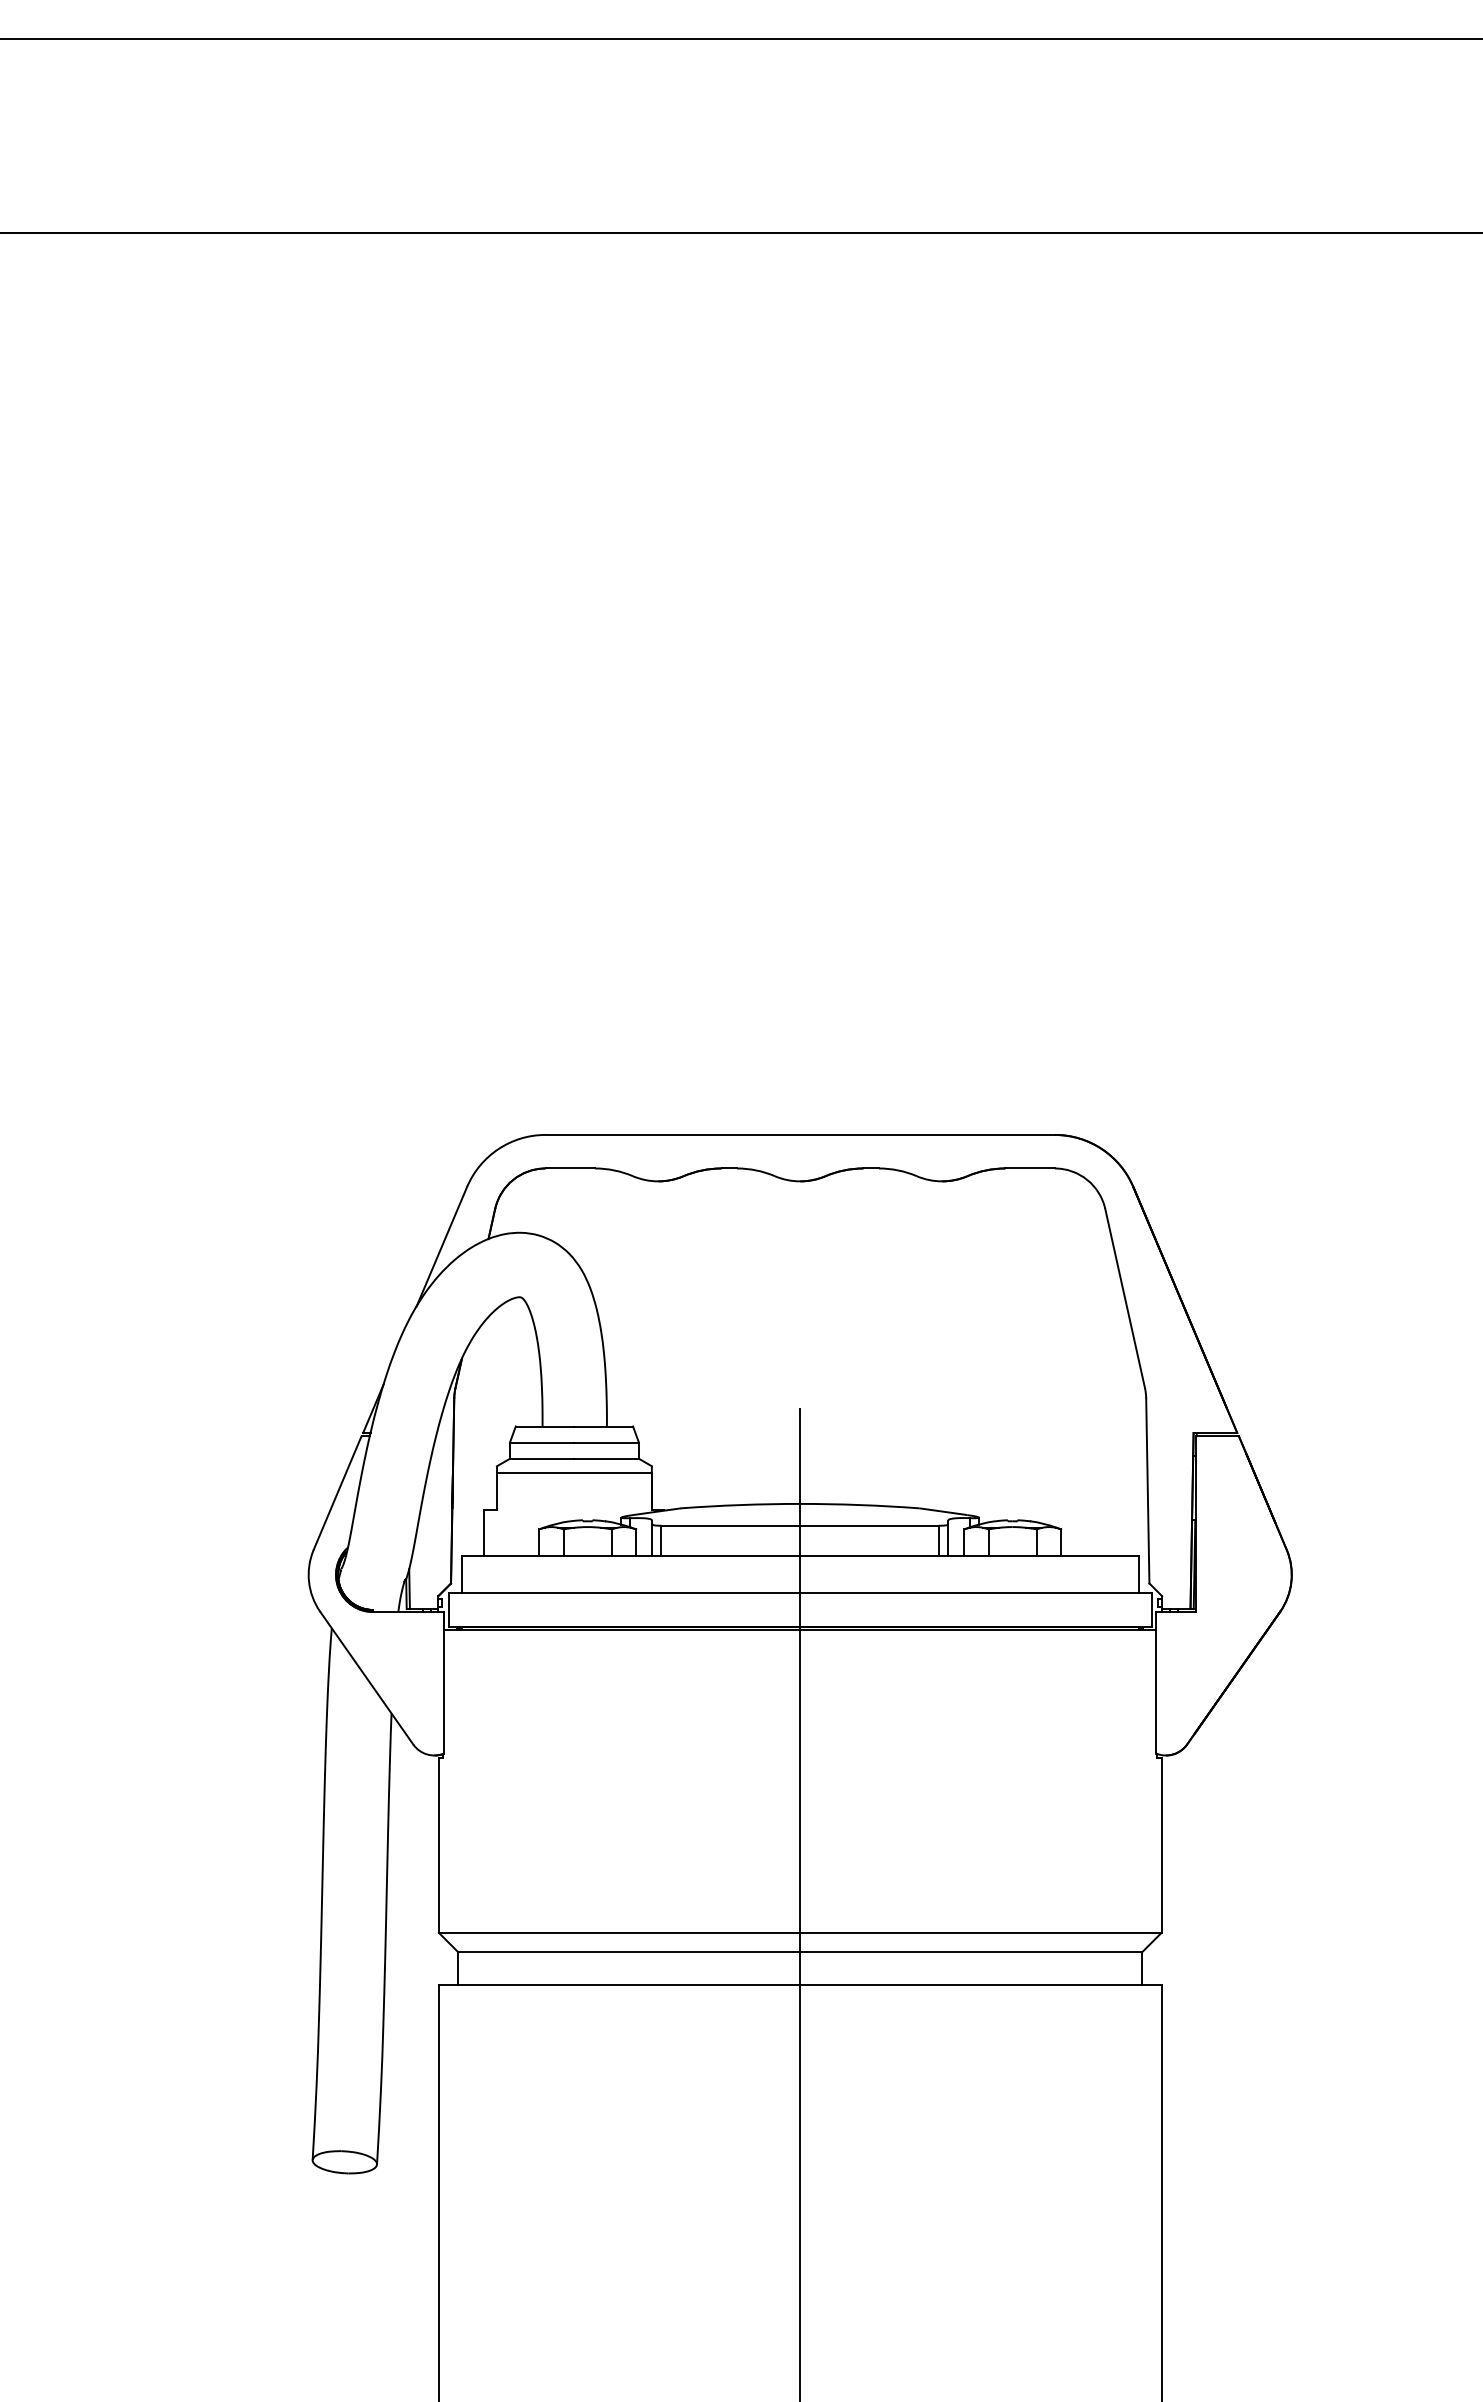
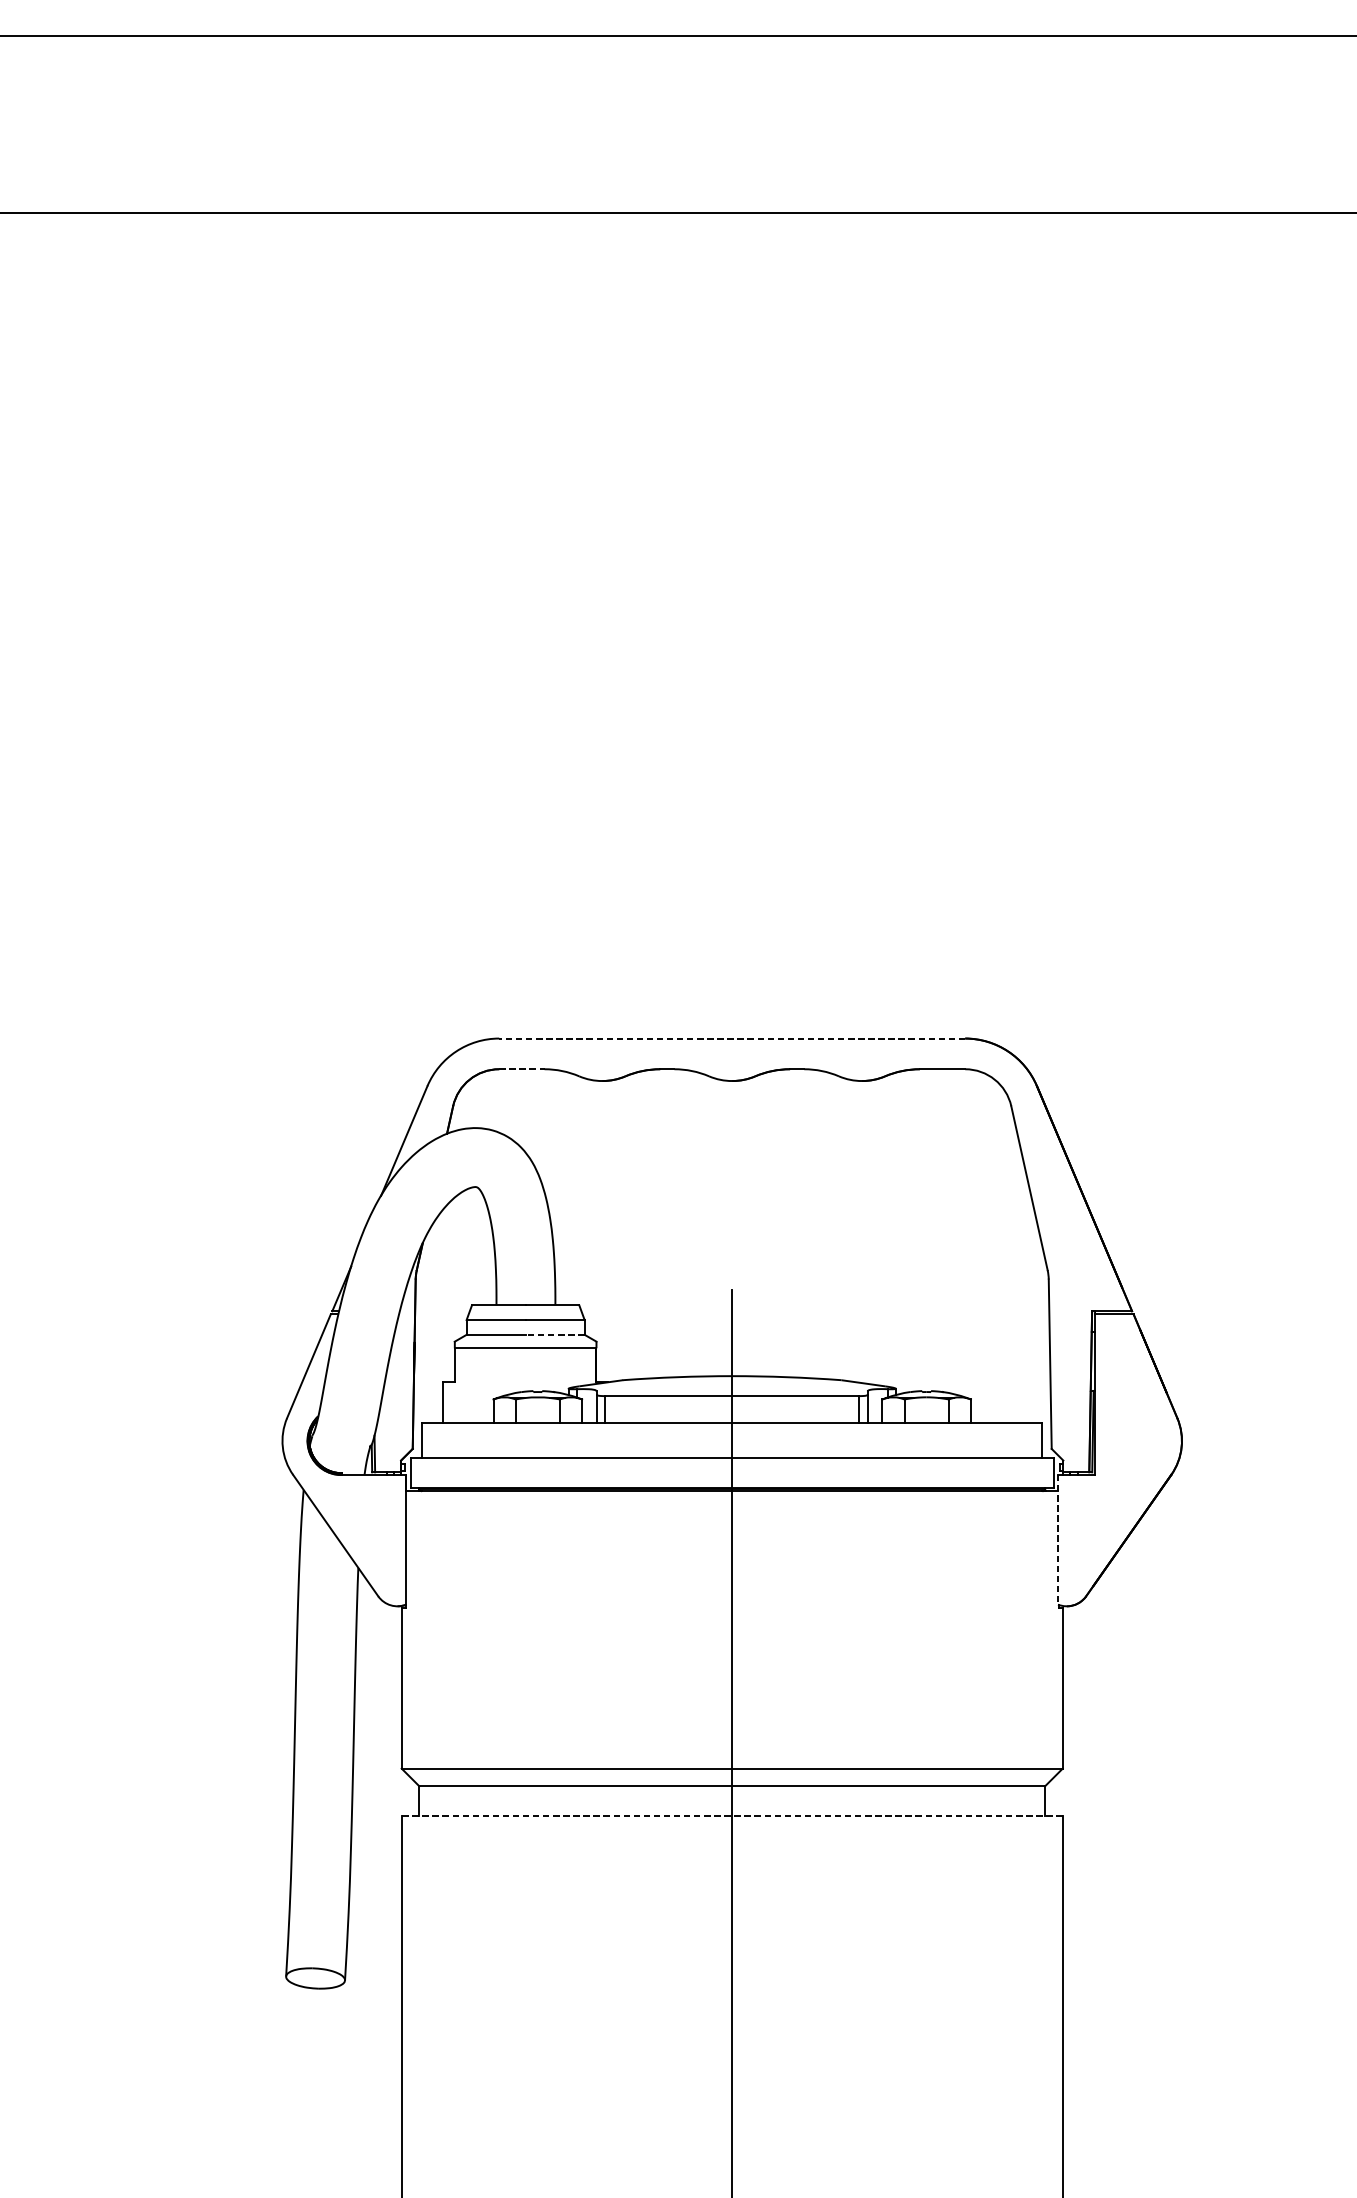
line: (800, 1134) -> (732, 1038), solid -> dashed
line: (570, 1168) -> (522, 1069), solid -> dashed
line: (606, 1458) -> (554, 1334), solid -> dashed
line: (1156, 1682) -> (1058, 1539), solid -> dashed
line: (799, 1984) -> (731, 1815), solid -> dashed

